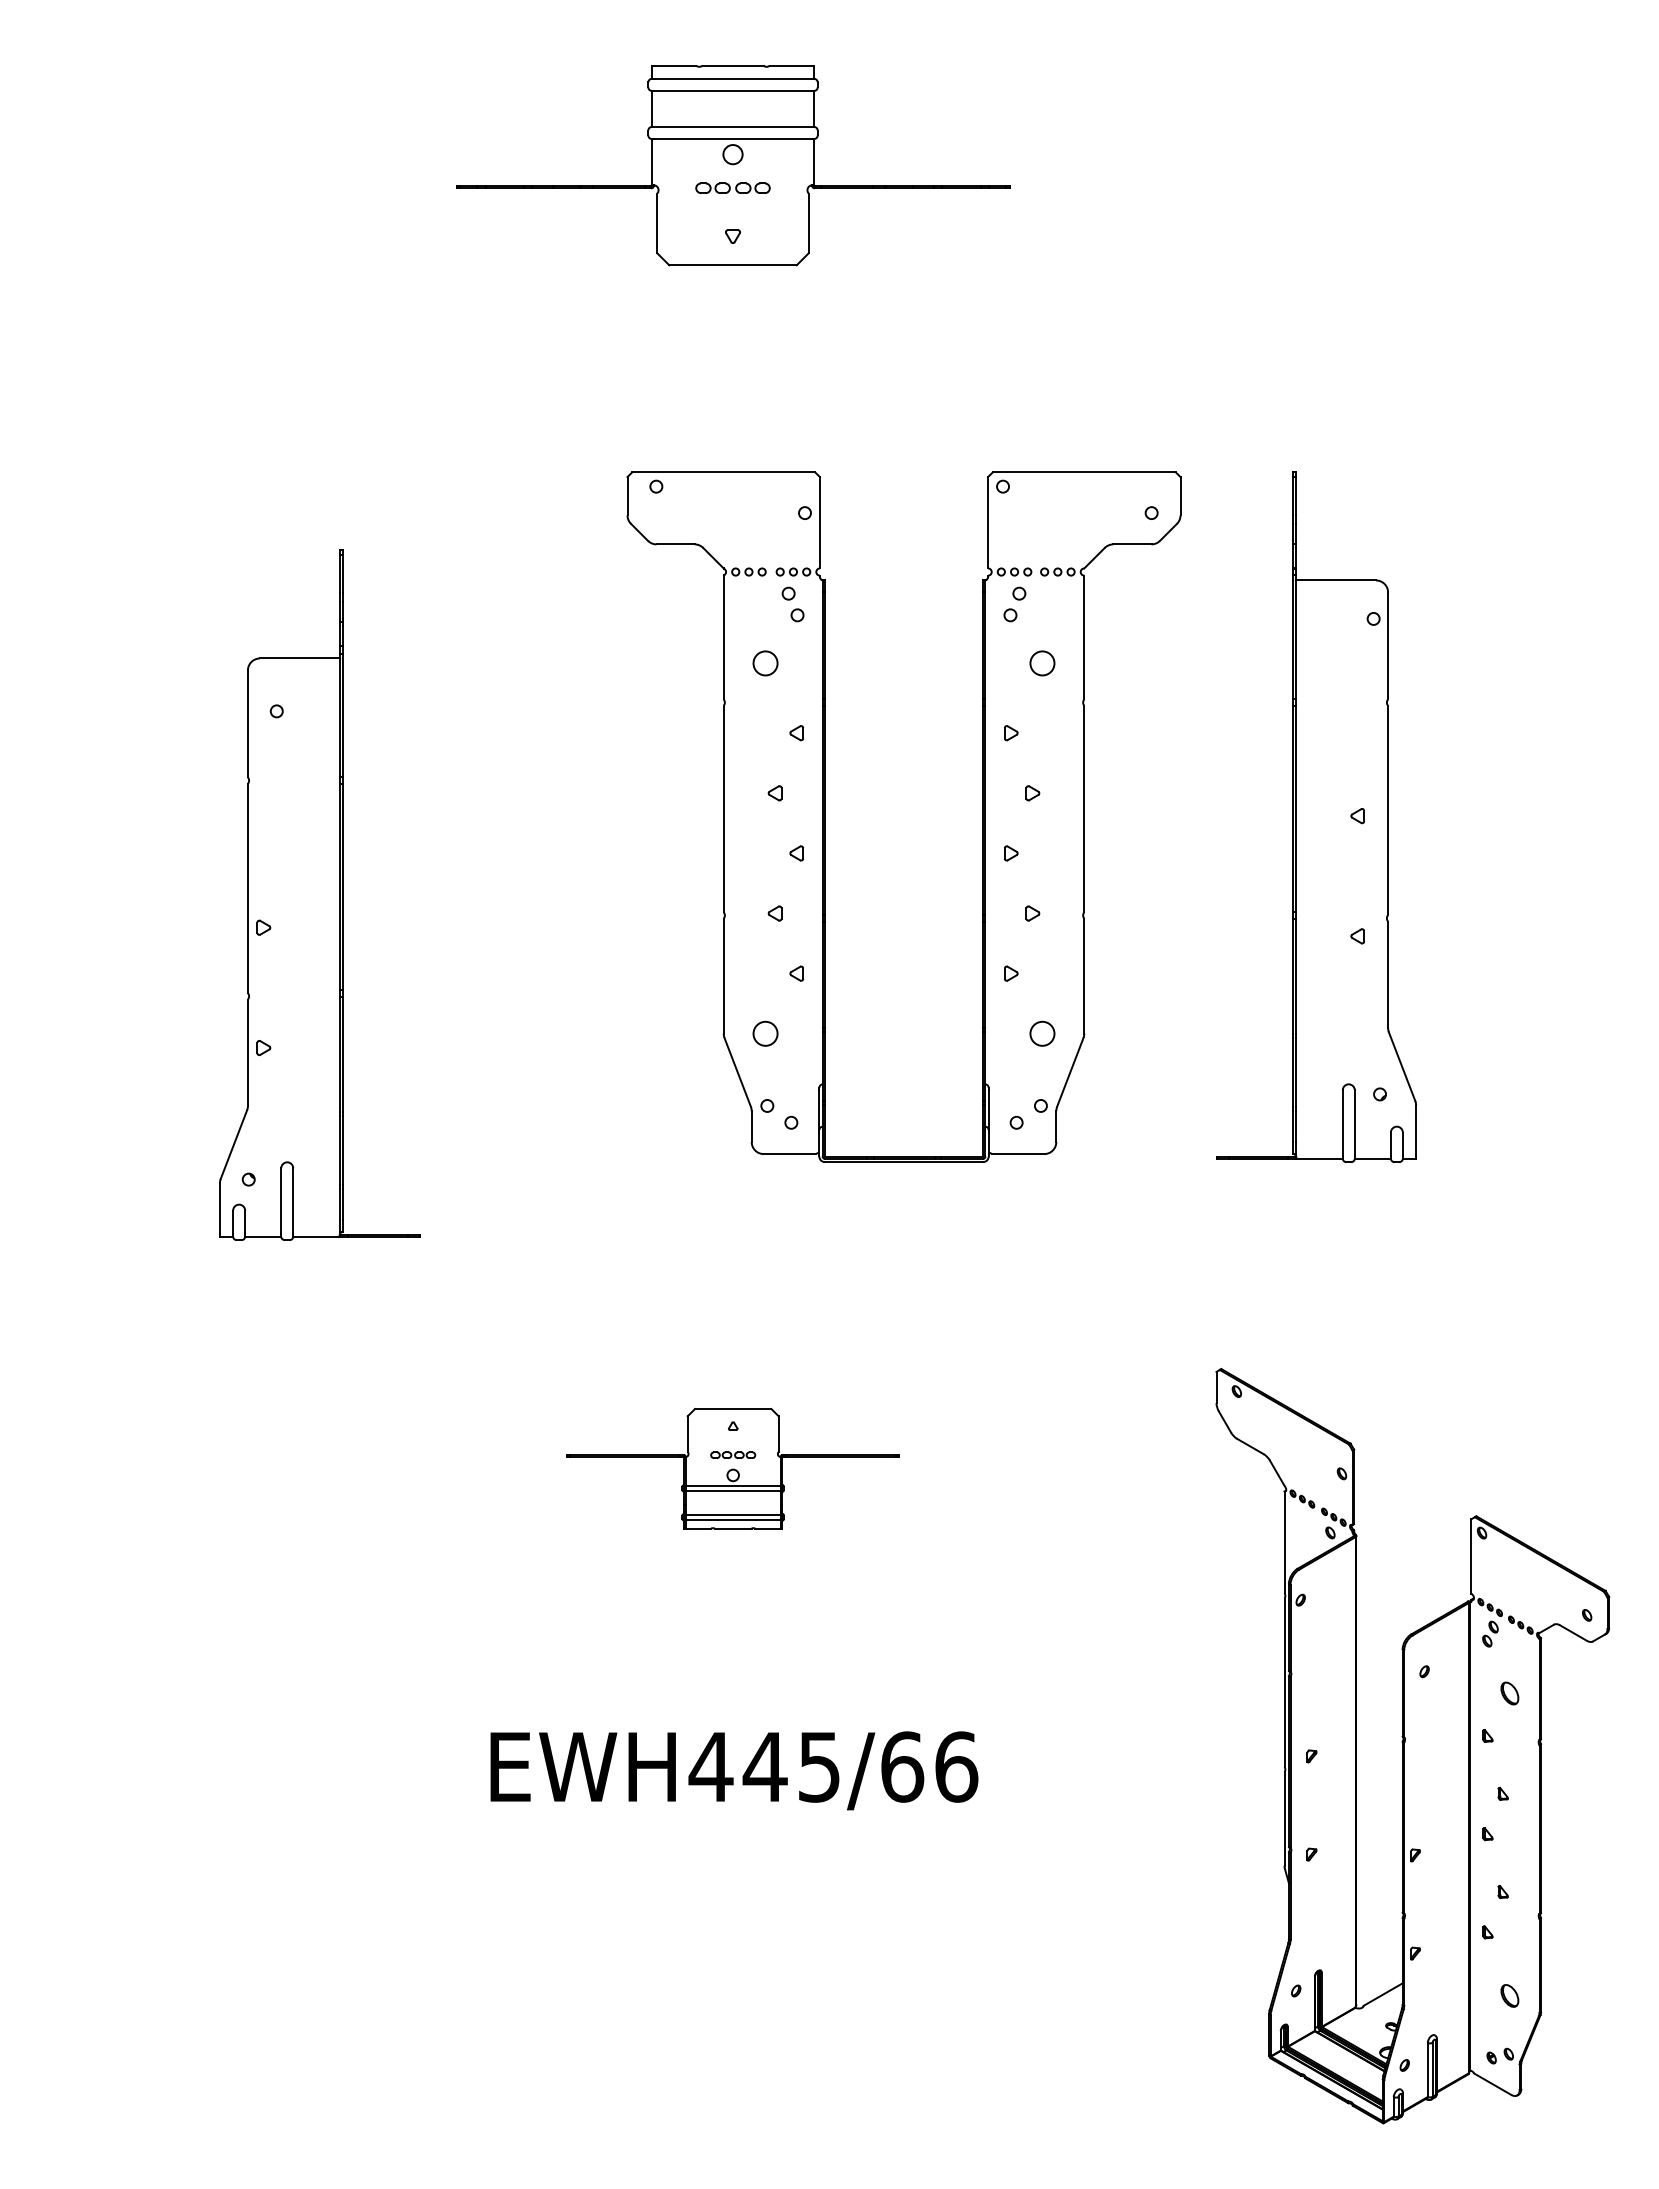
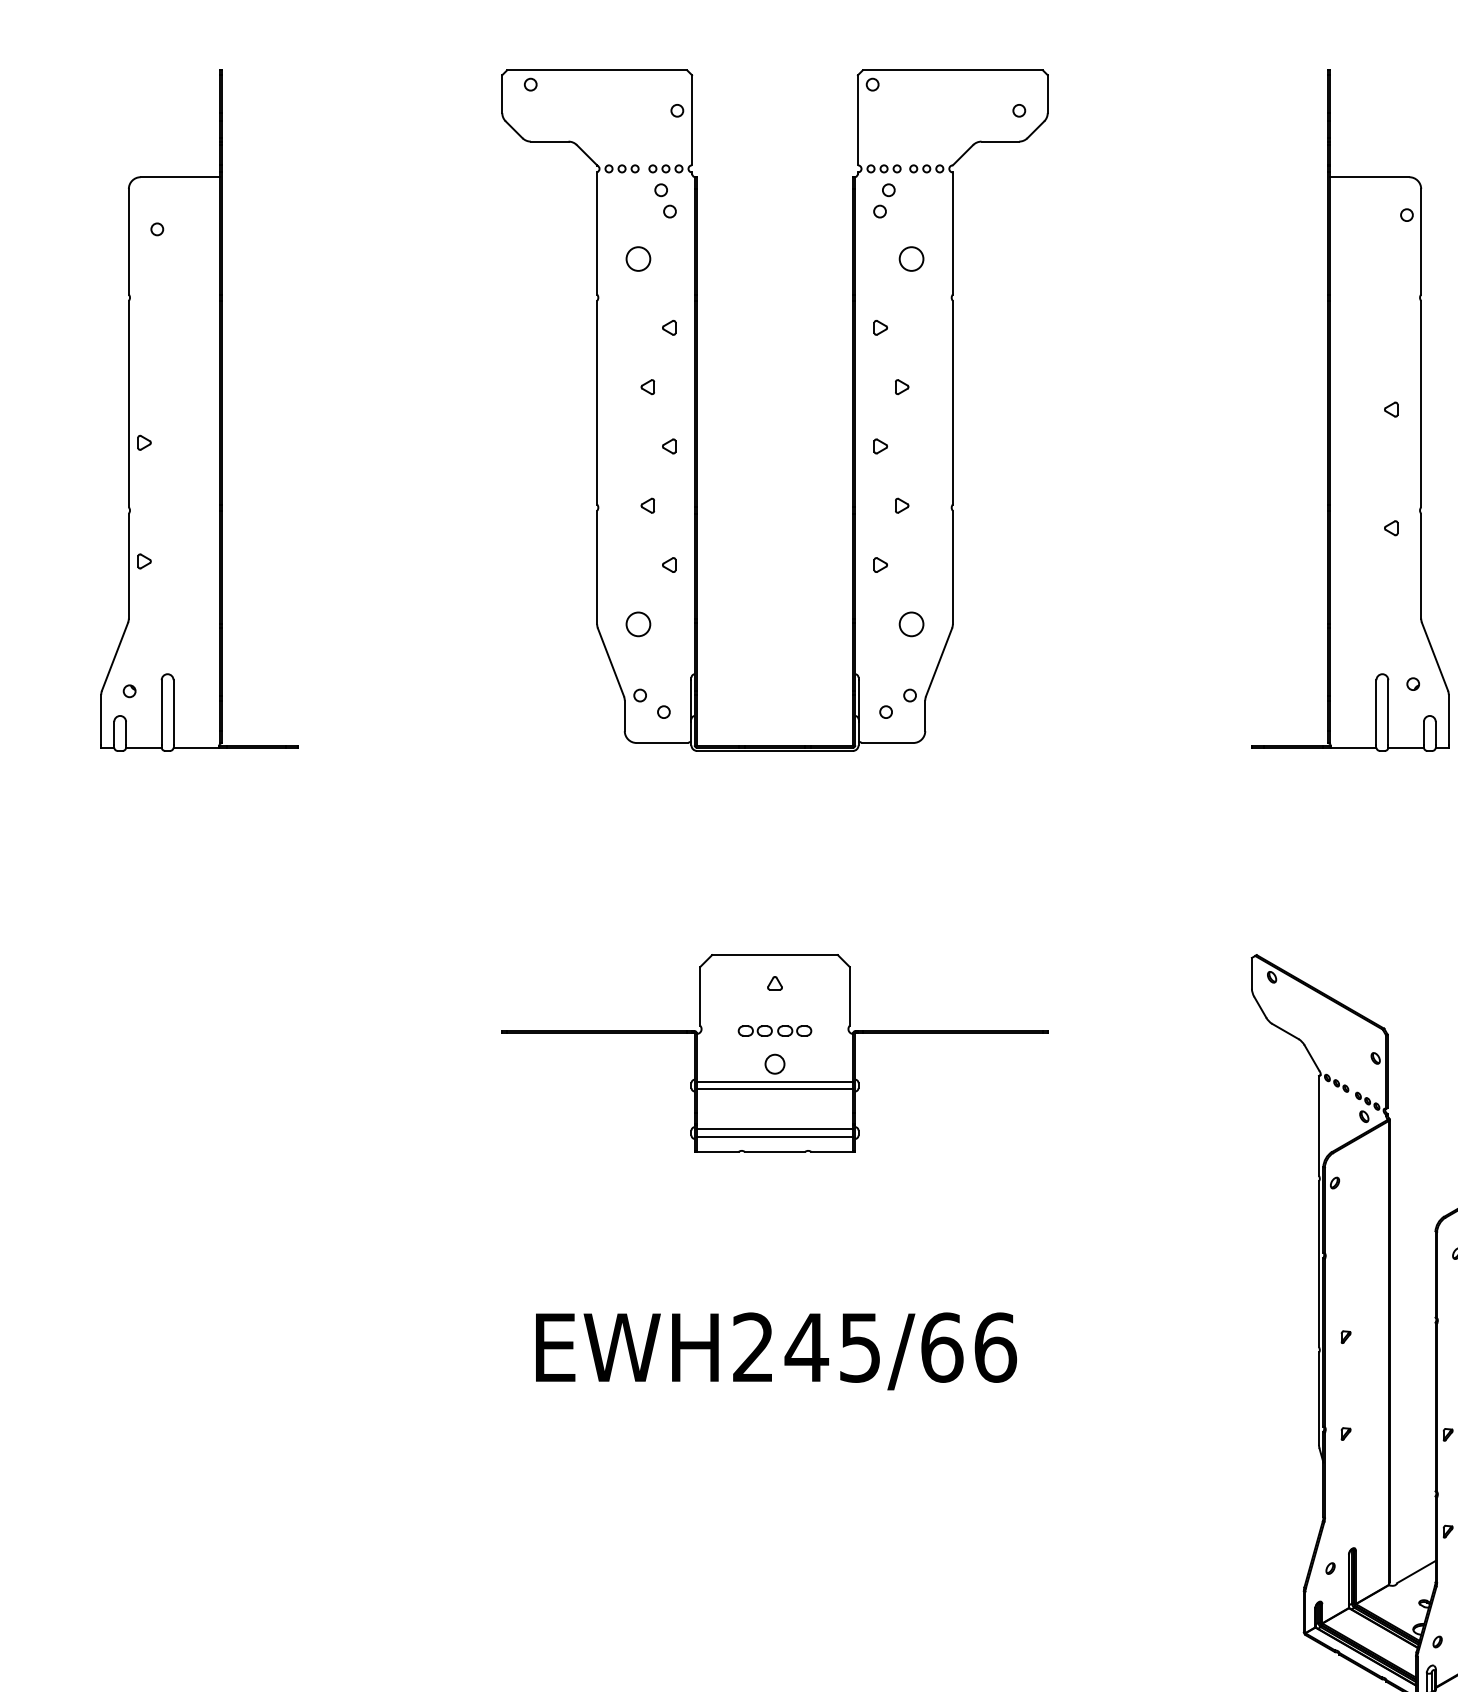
part: (825, 816) -> (697, 410), moved
part: (319, 894) -> (199, 410), moved
part: (733, 1468) -> (775, 1053), size x1.67
text: (710, 1766) -> (752, 1347), EWH445/66 -> EWH245/66

